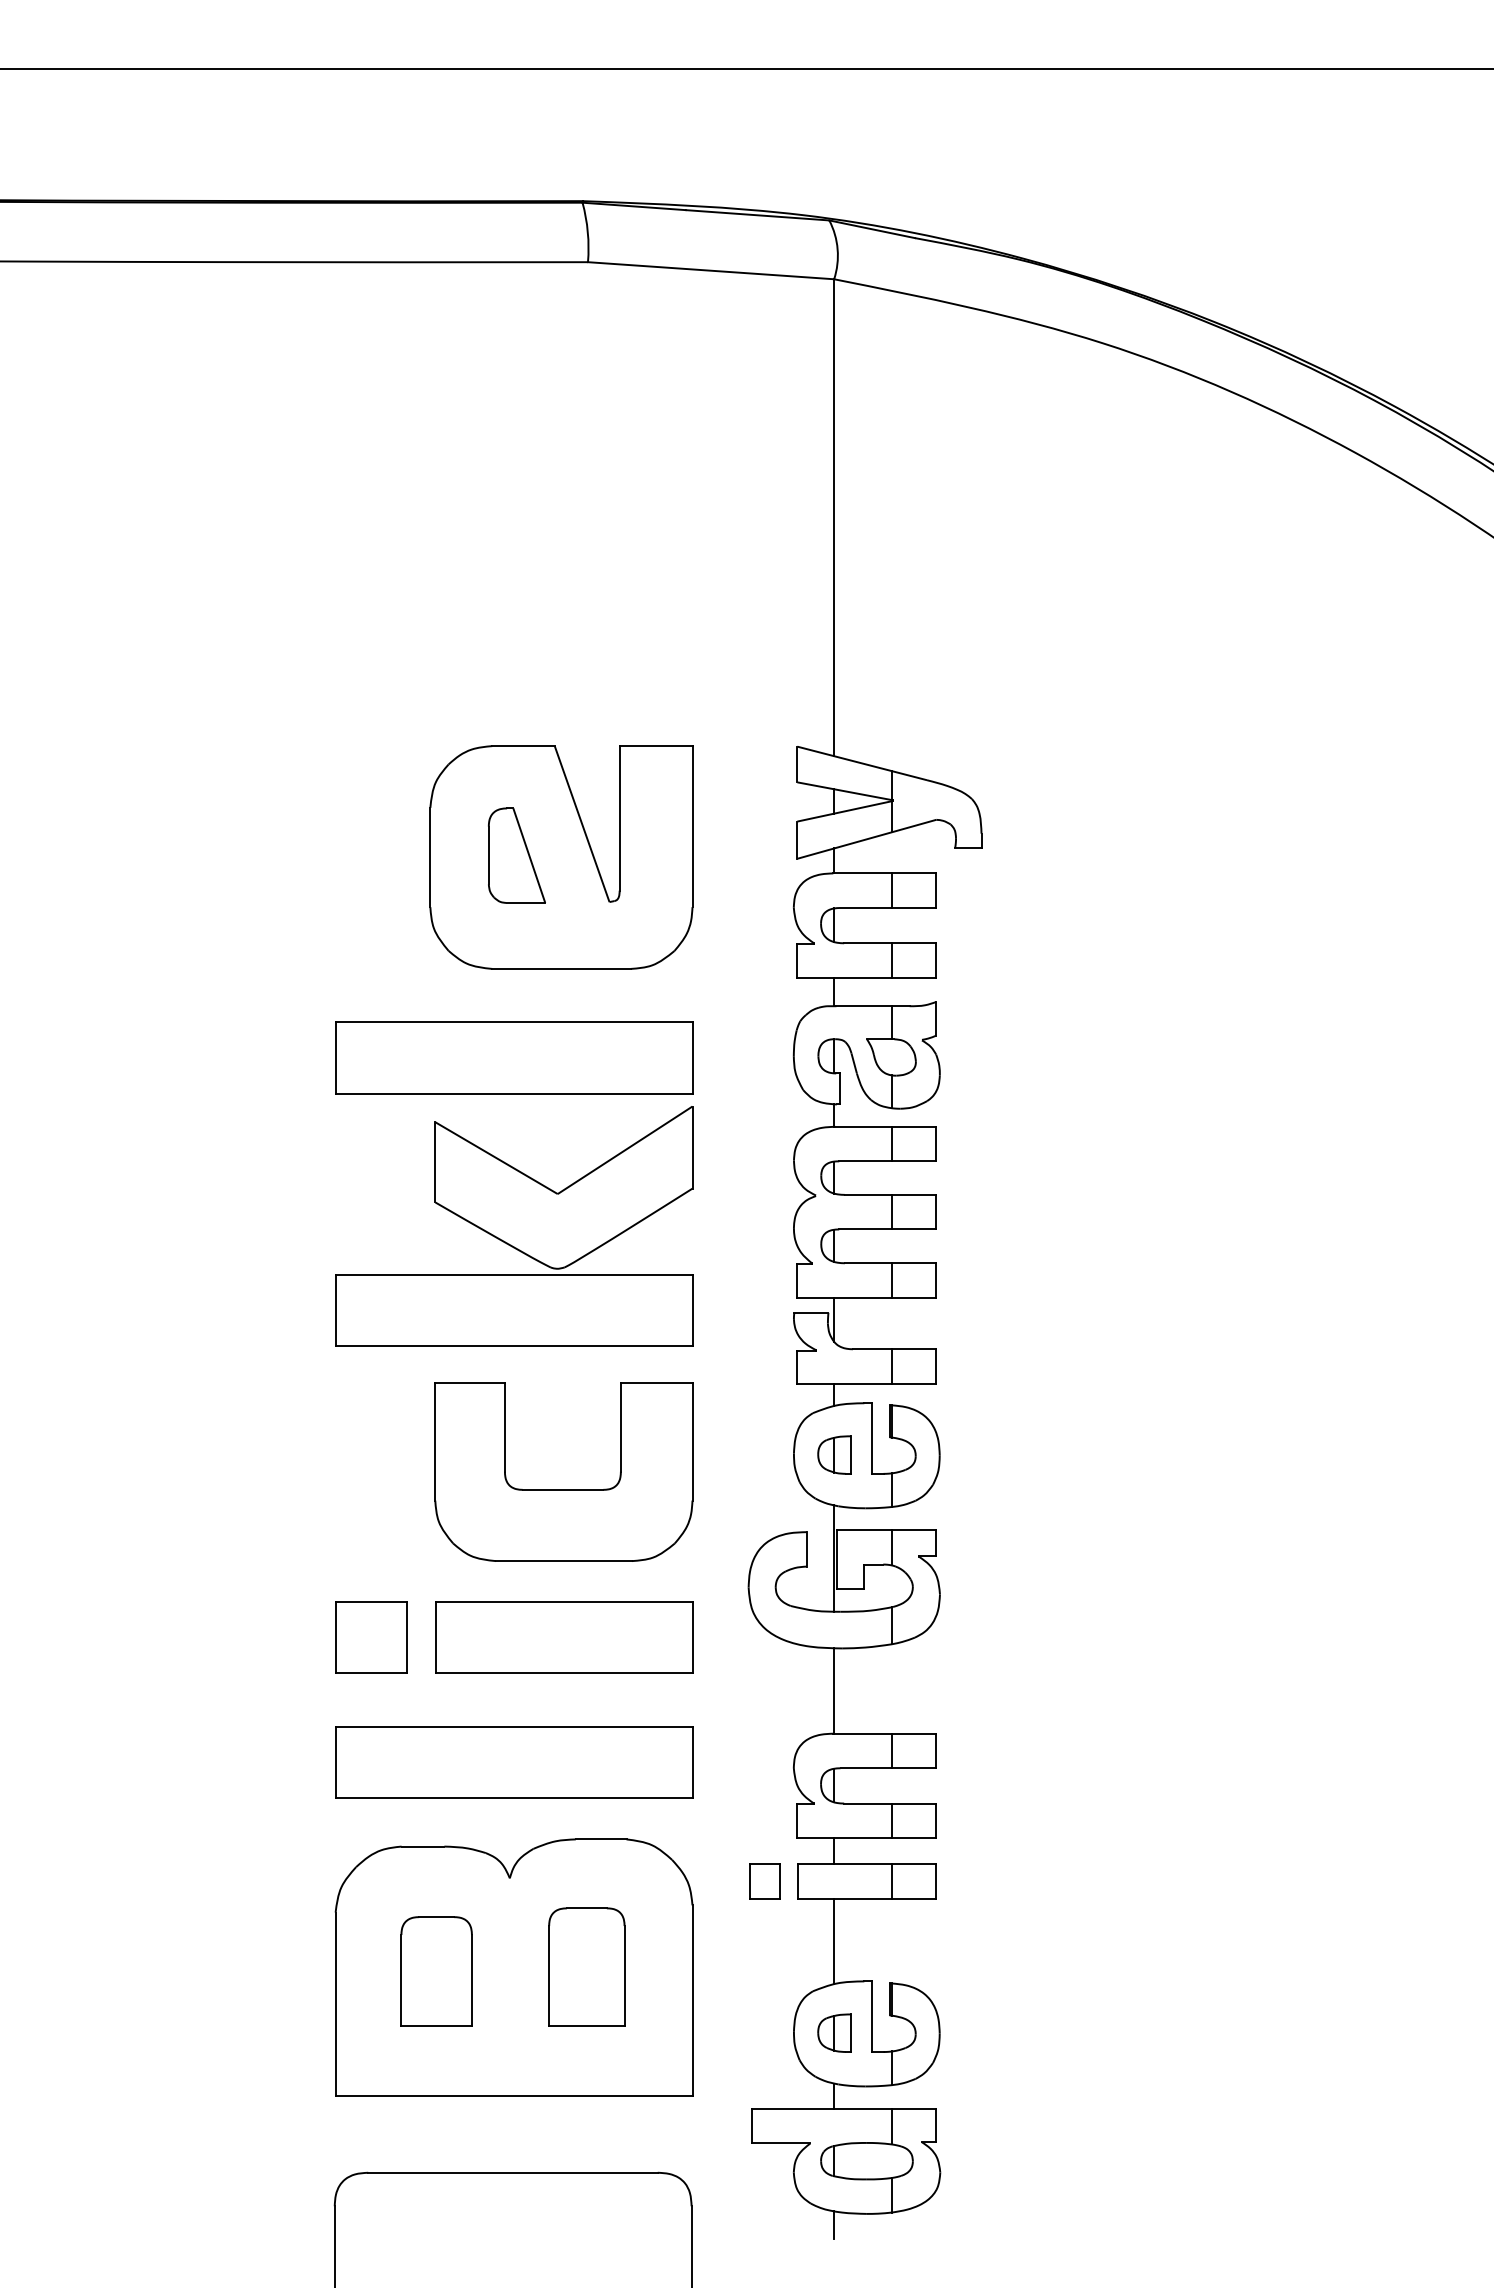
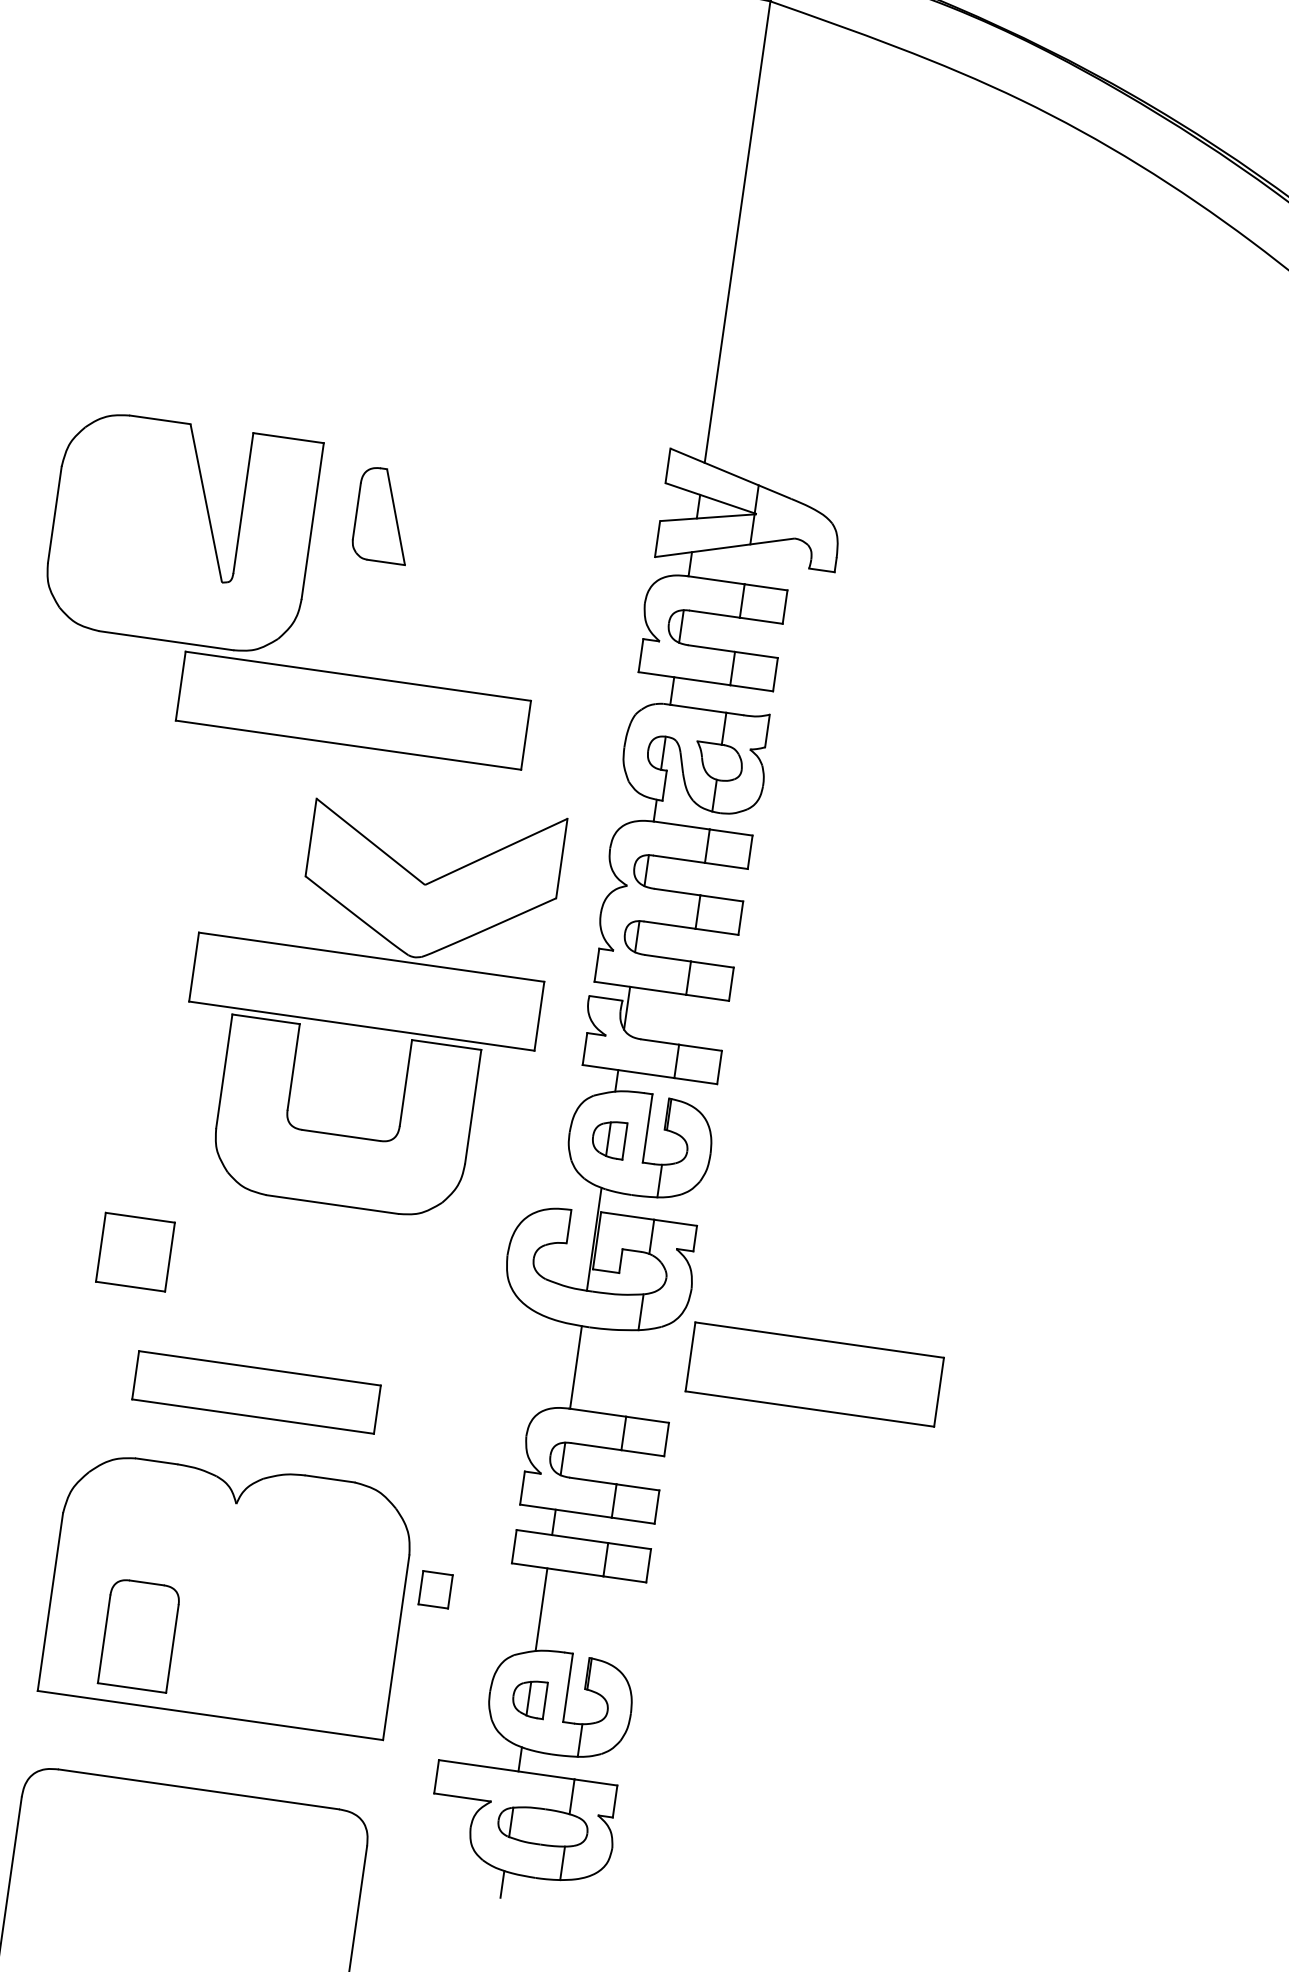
part: (561, 857) -> (181, 532), moved
part: (514, 1226) -> (378, 910), moved
part: (564, 1637) -> (815, 1374), moved
part: (514, 1762) -> (256, 1392), size x0.7
part: (764, 1881) -> (435, 1589), moved
part: (586, 1966) -> (298, 1599), removed
part: (436, 1971) -> (139, 1635), moved

